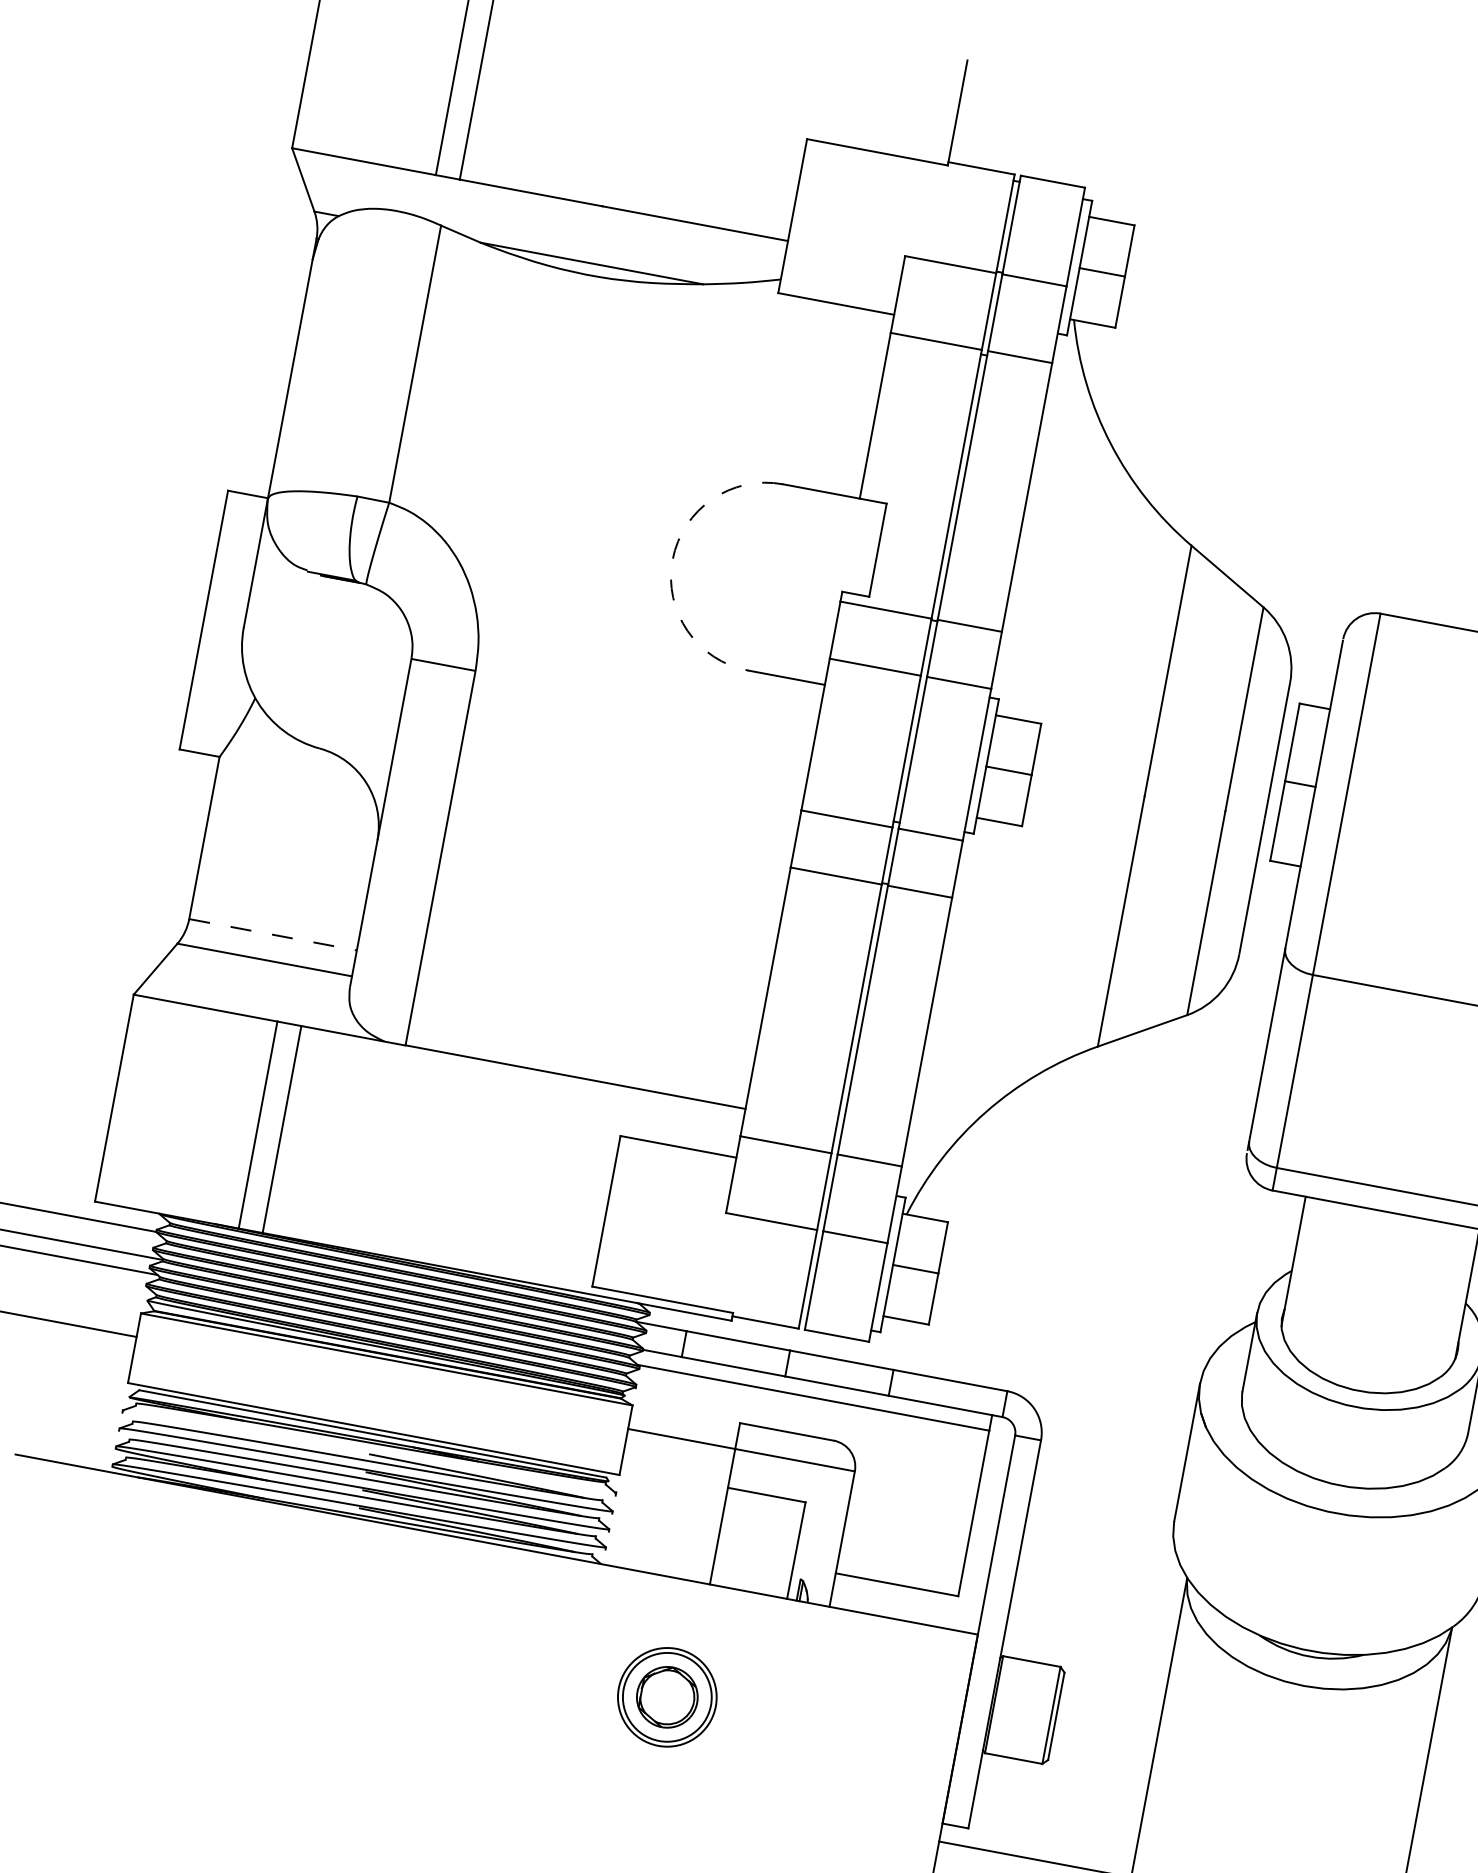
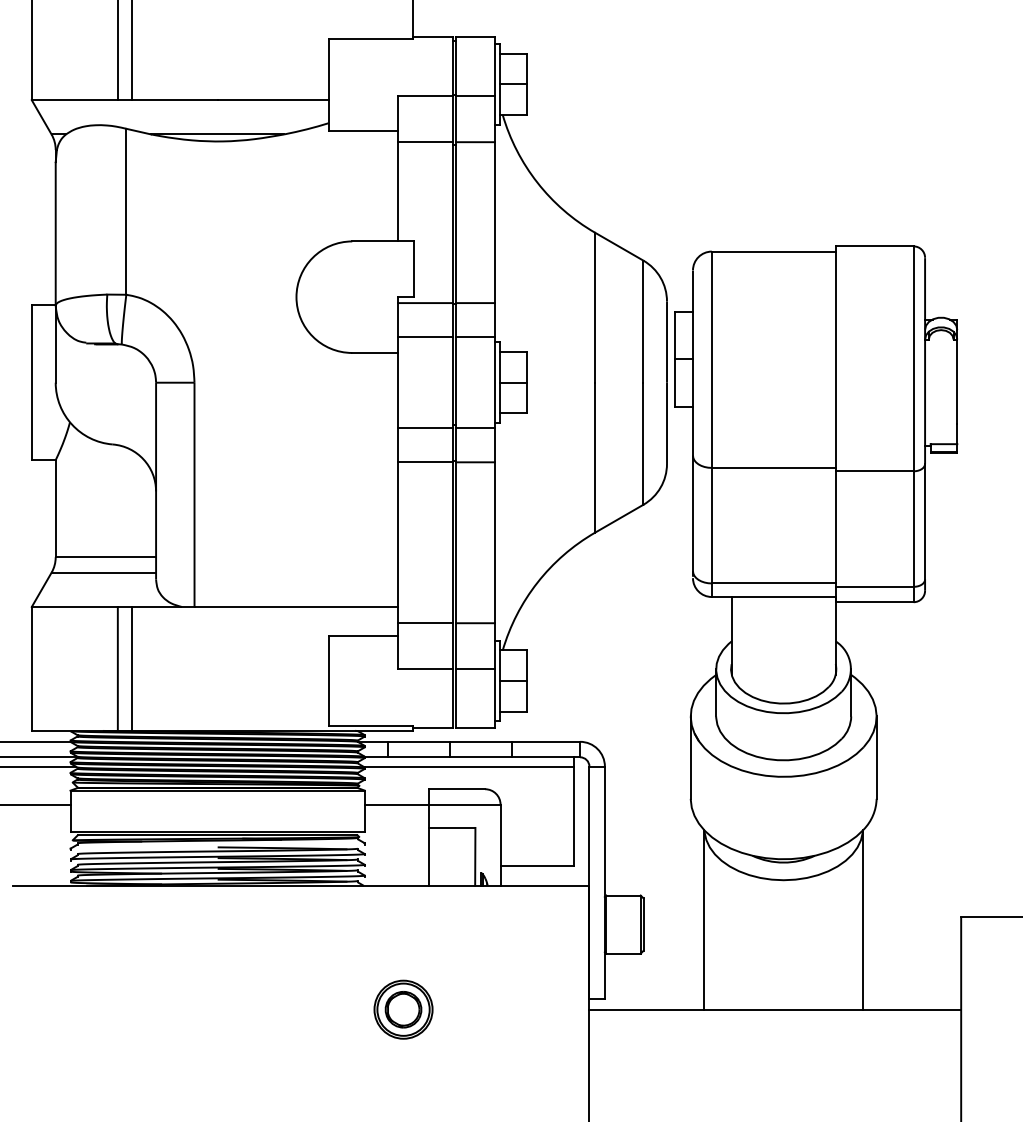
arc: (672, 560) -> (296, 297), dashed -> solid
line: (273, 935) -> (106, 557), dashed -> solid
part: (667, 1696) -> (403, 1009), moved

